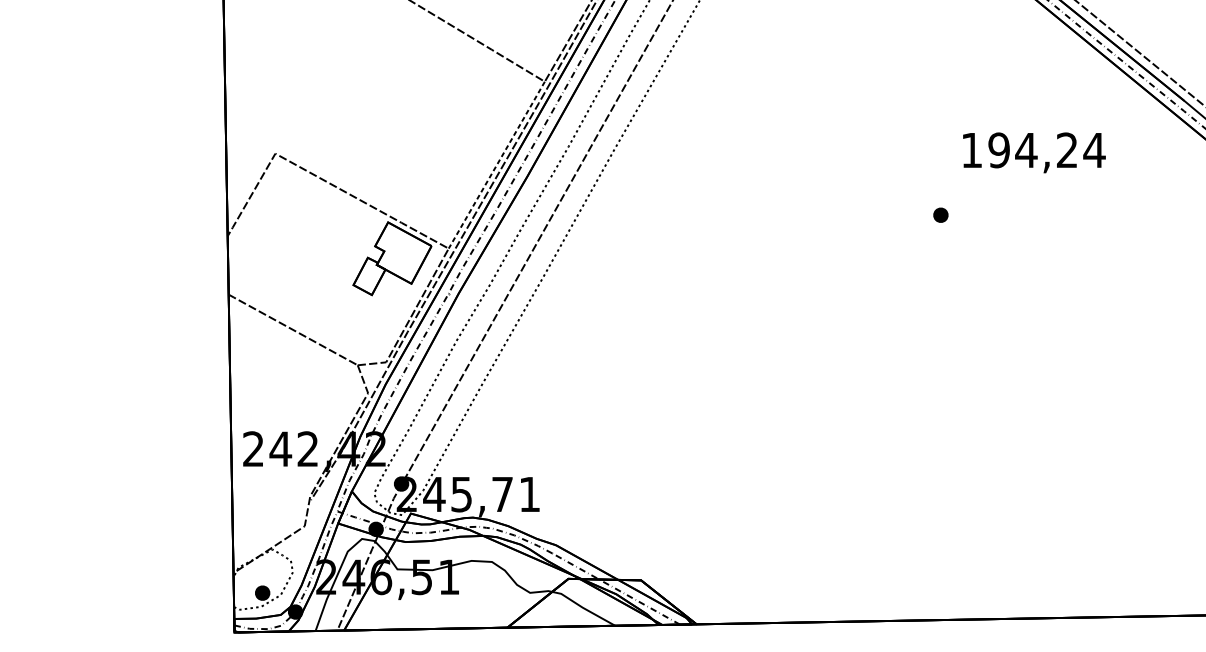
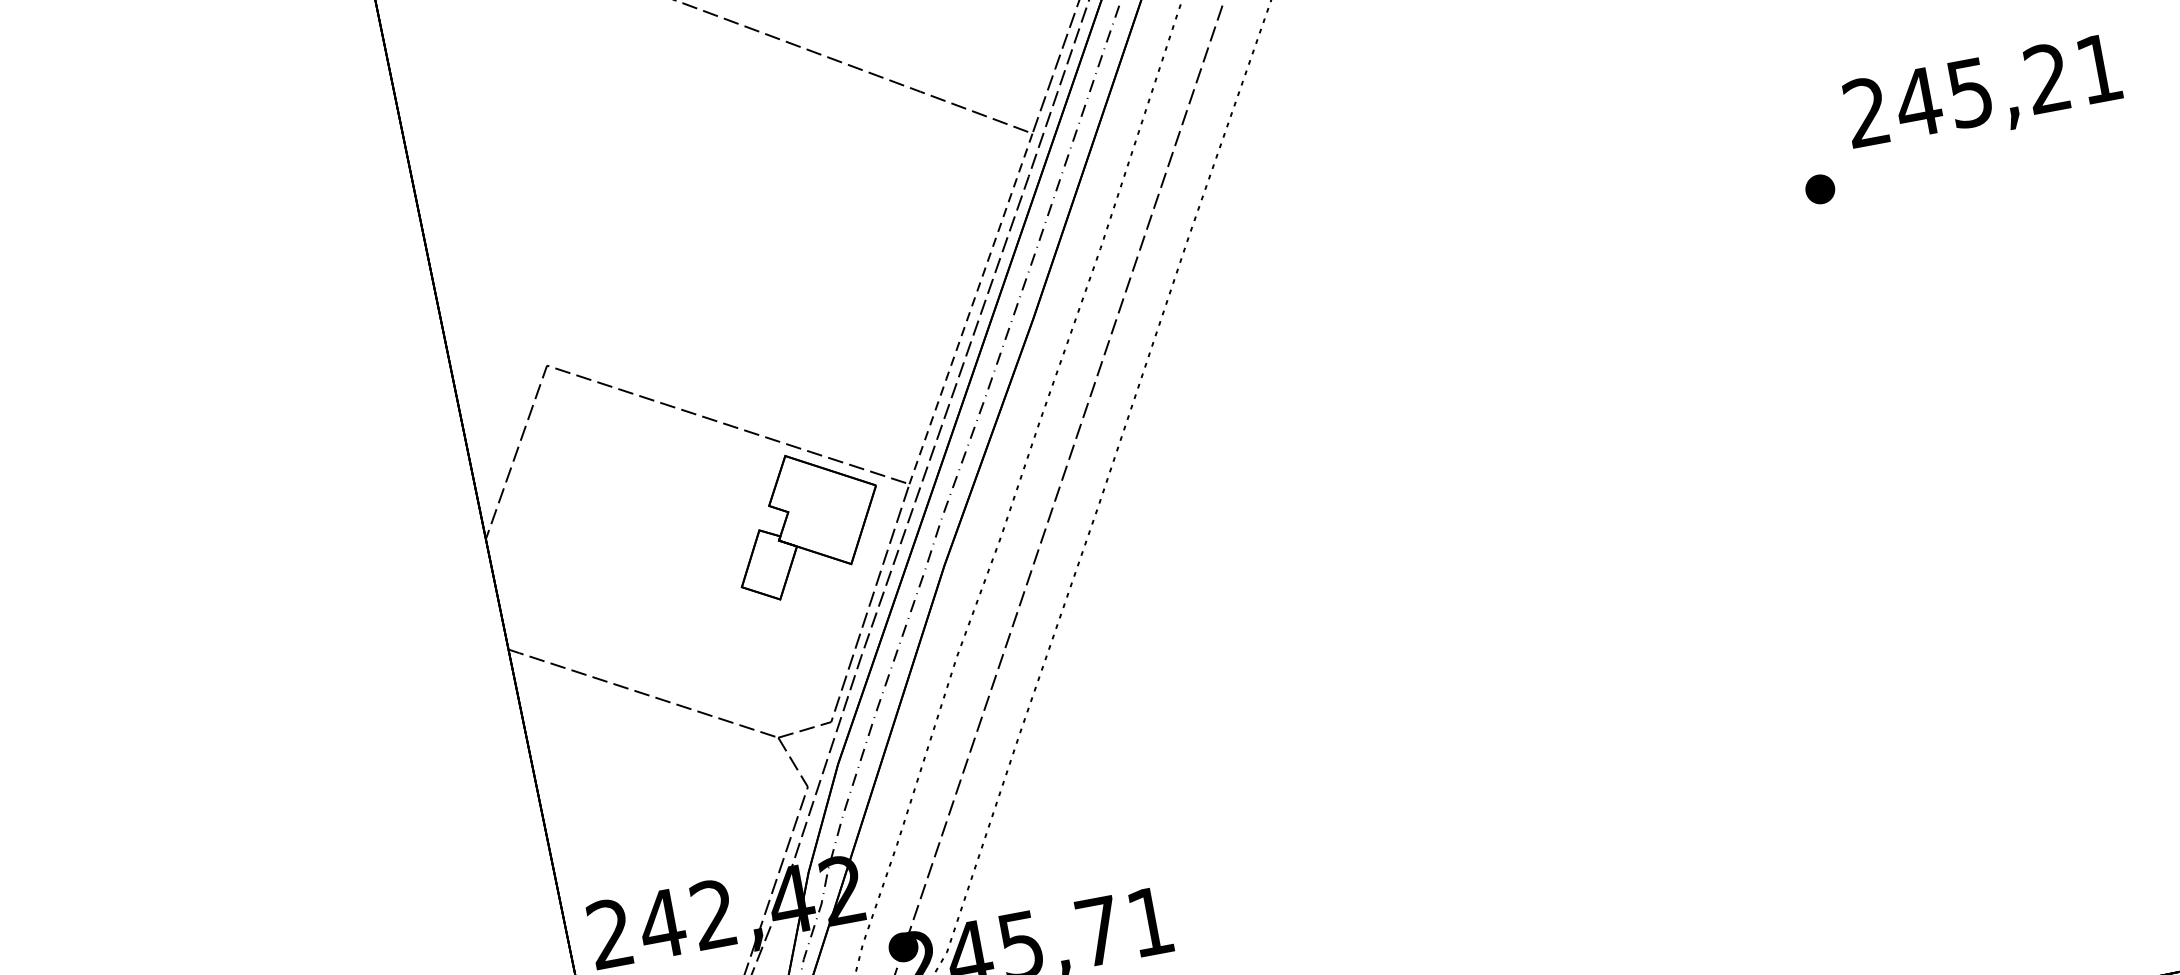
text: (1033, 150) -> (1983, 90), 194,24 -> 245,21
part: (940, 214) -> (1819, 188), moved

